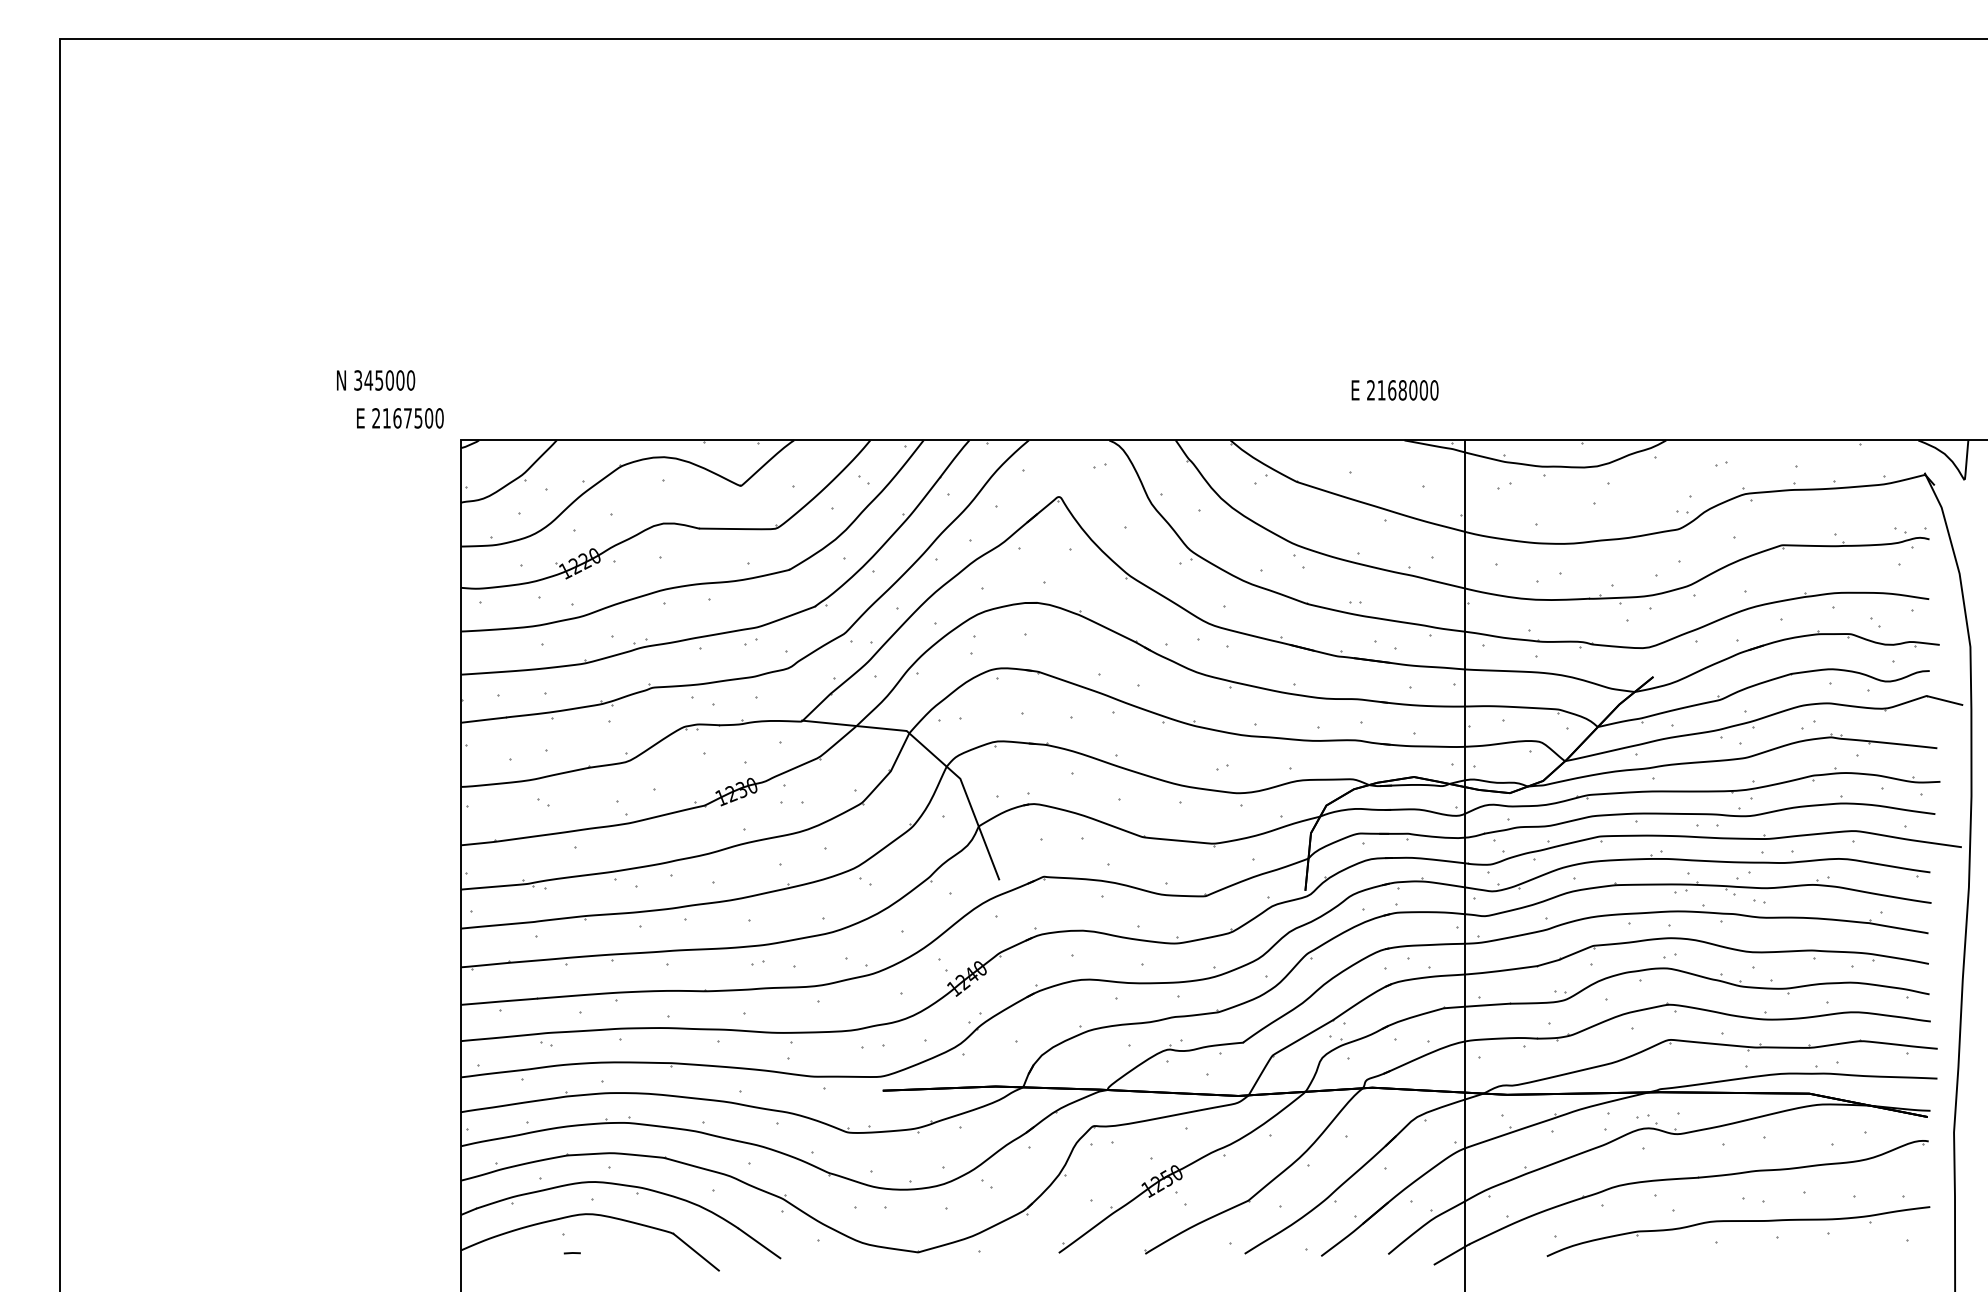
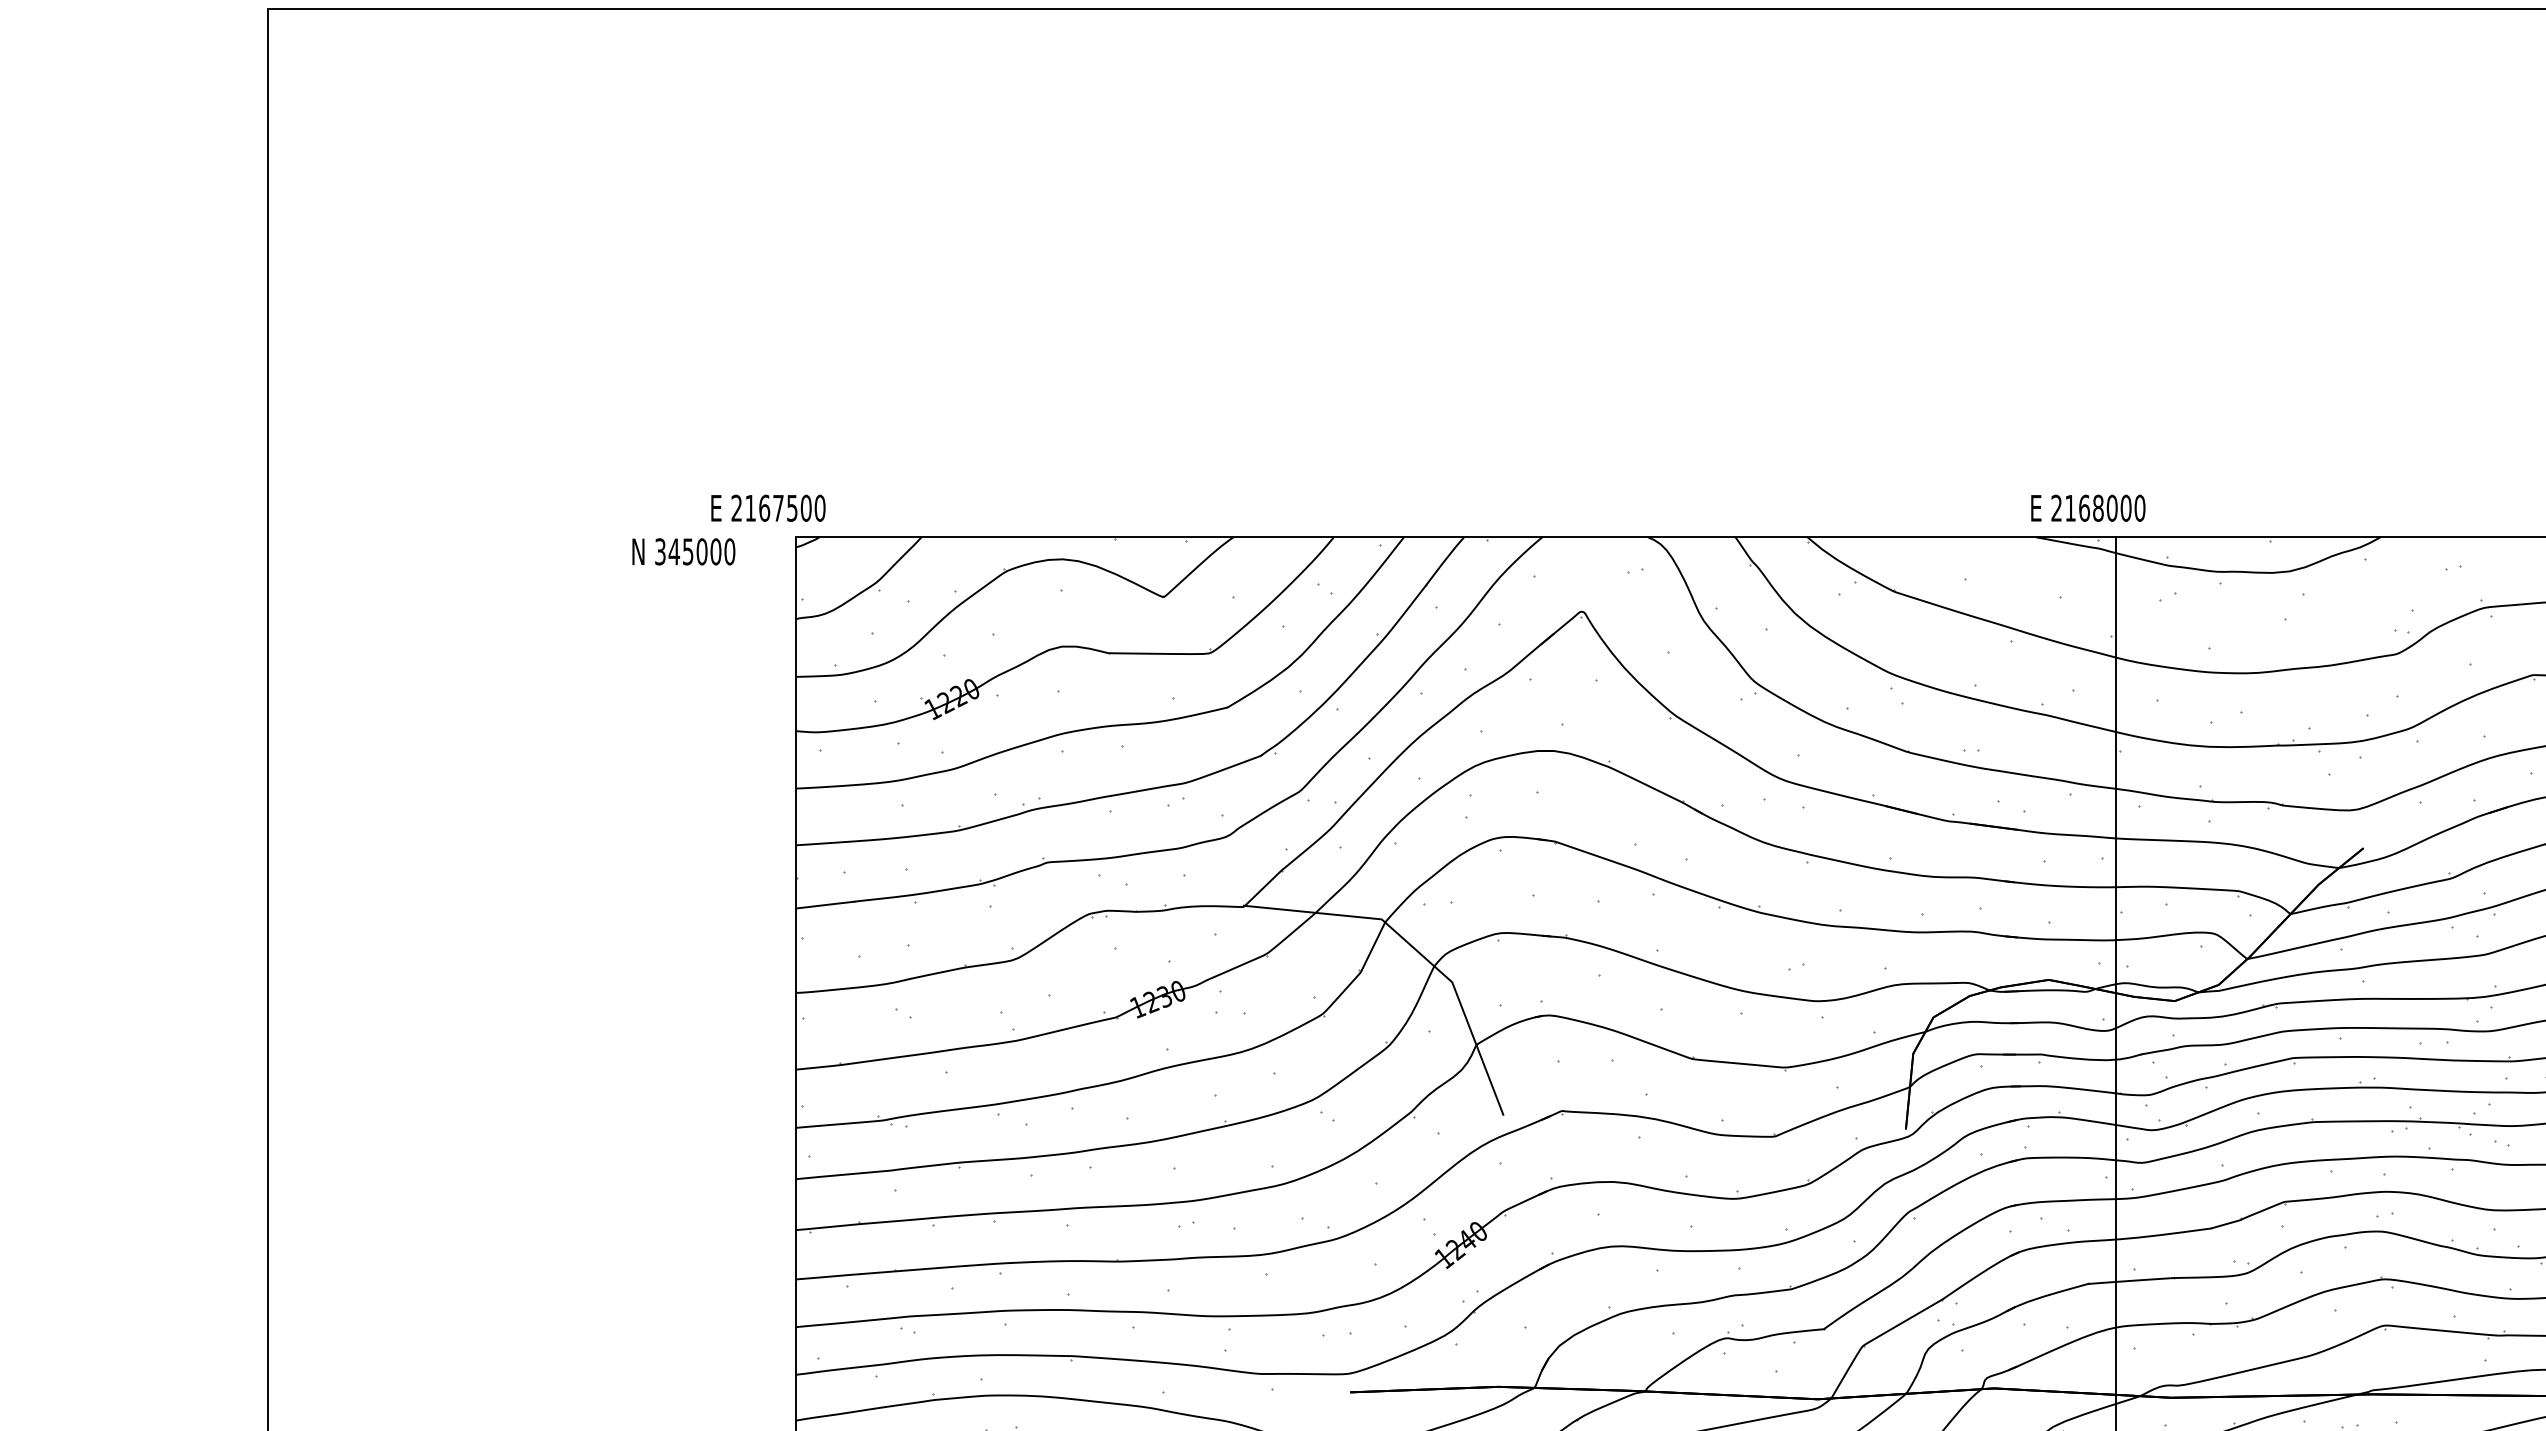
text: (376, 380) -> (684, 551), moved
text: (1394, 390) -> (2087, 508), moved
text: (400, 418) -> (768, 508), moved

